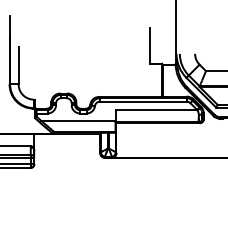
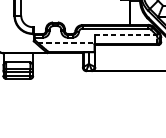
line: (157, 110) -> (126, 35), solid -> dashed
line: (78, 120) -> (66, 42), solid -> dashed

